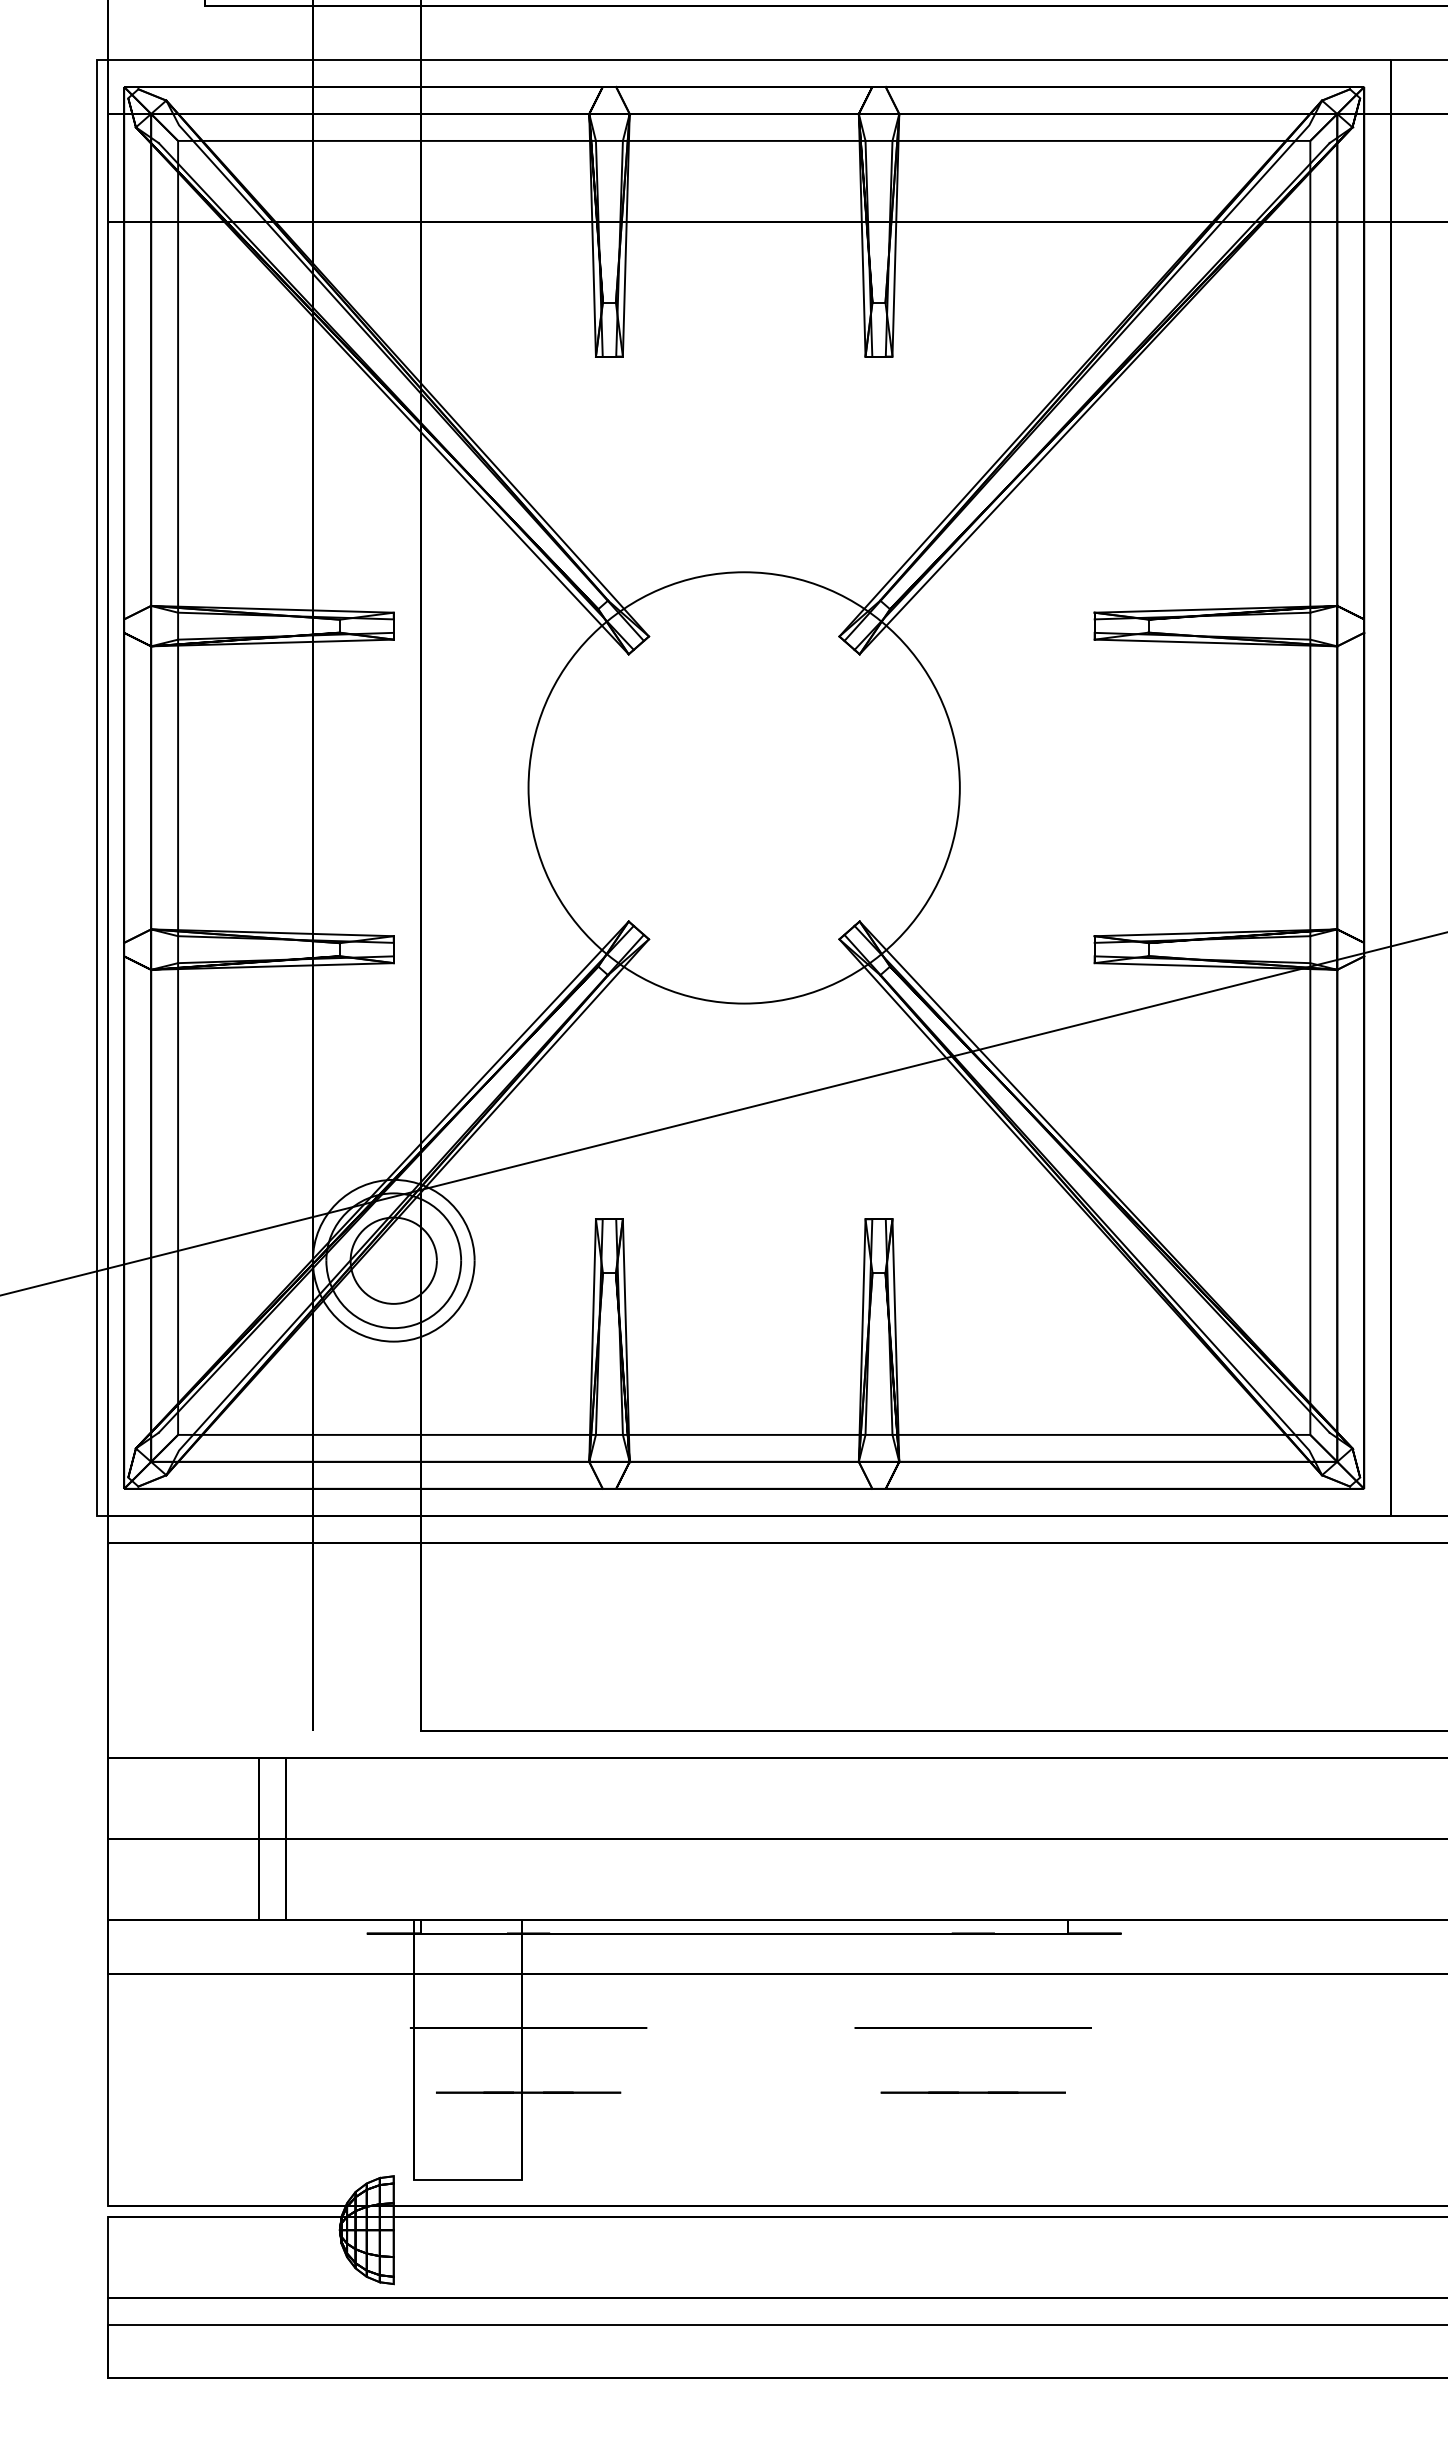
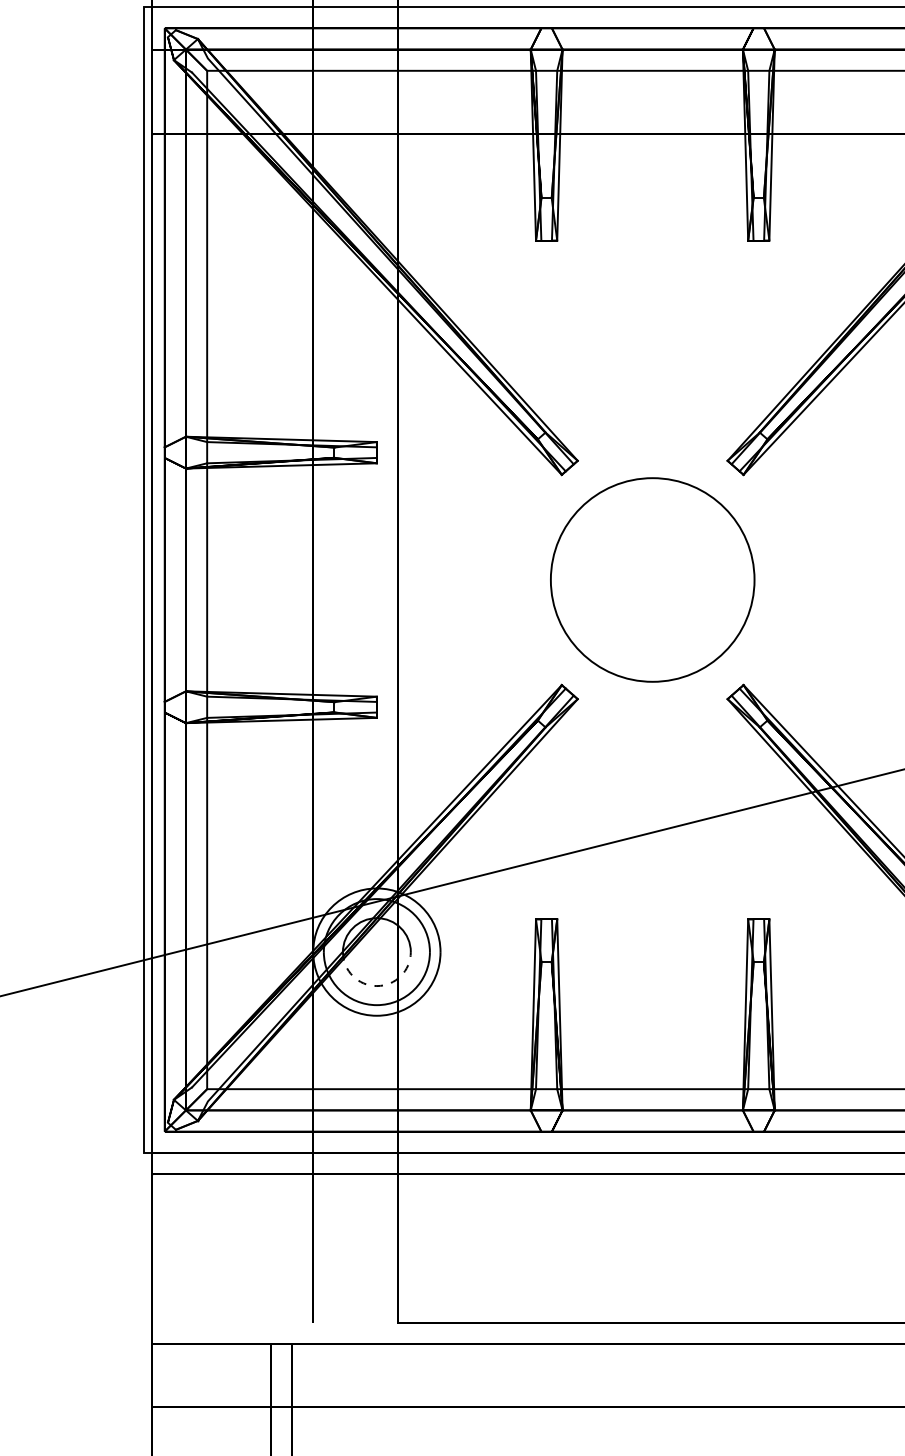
circle: (743, 787) -> (652, 579), size x0.6
arc: (393, 1303) -> (376, 985), solid -> dashed

